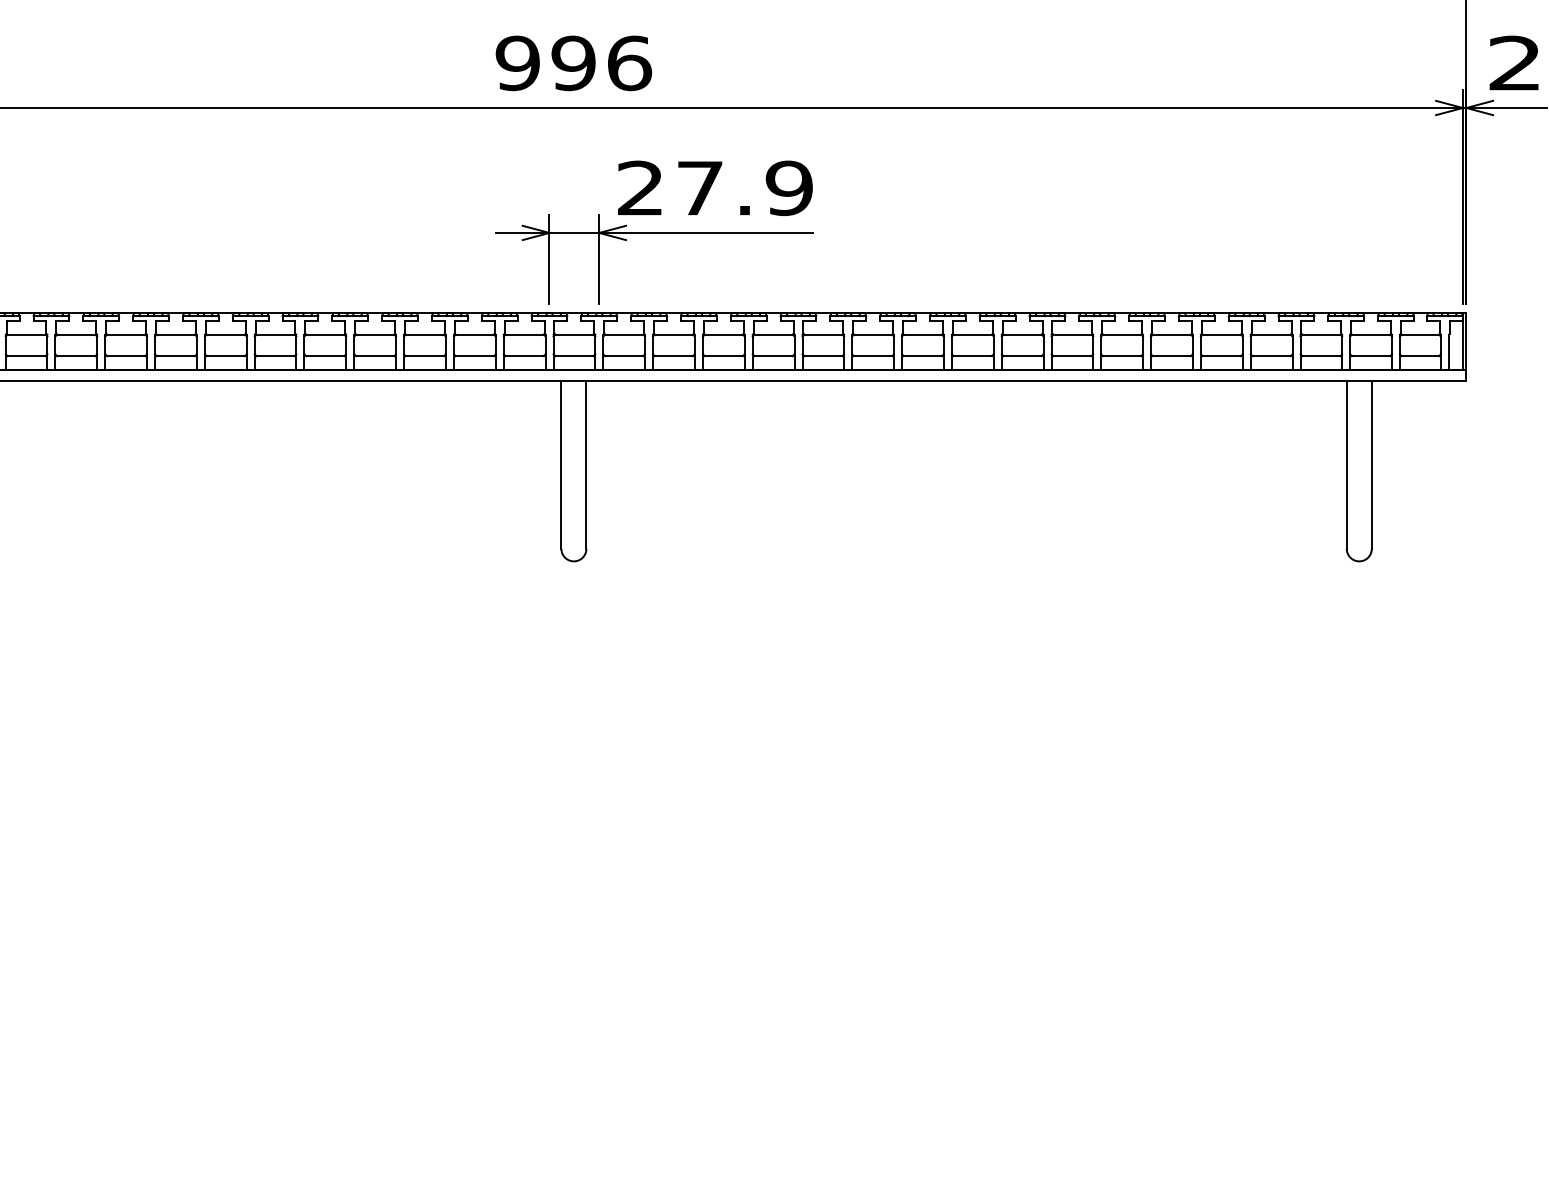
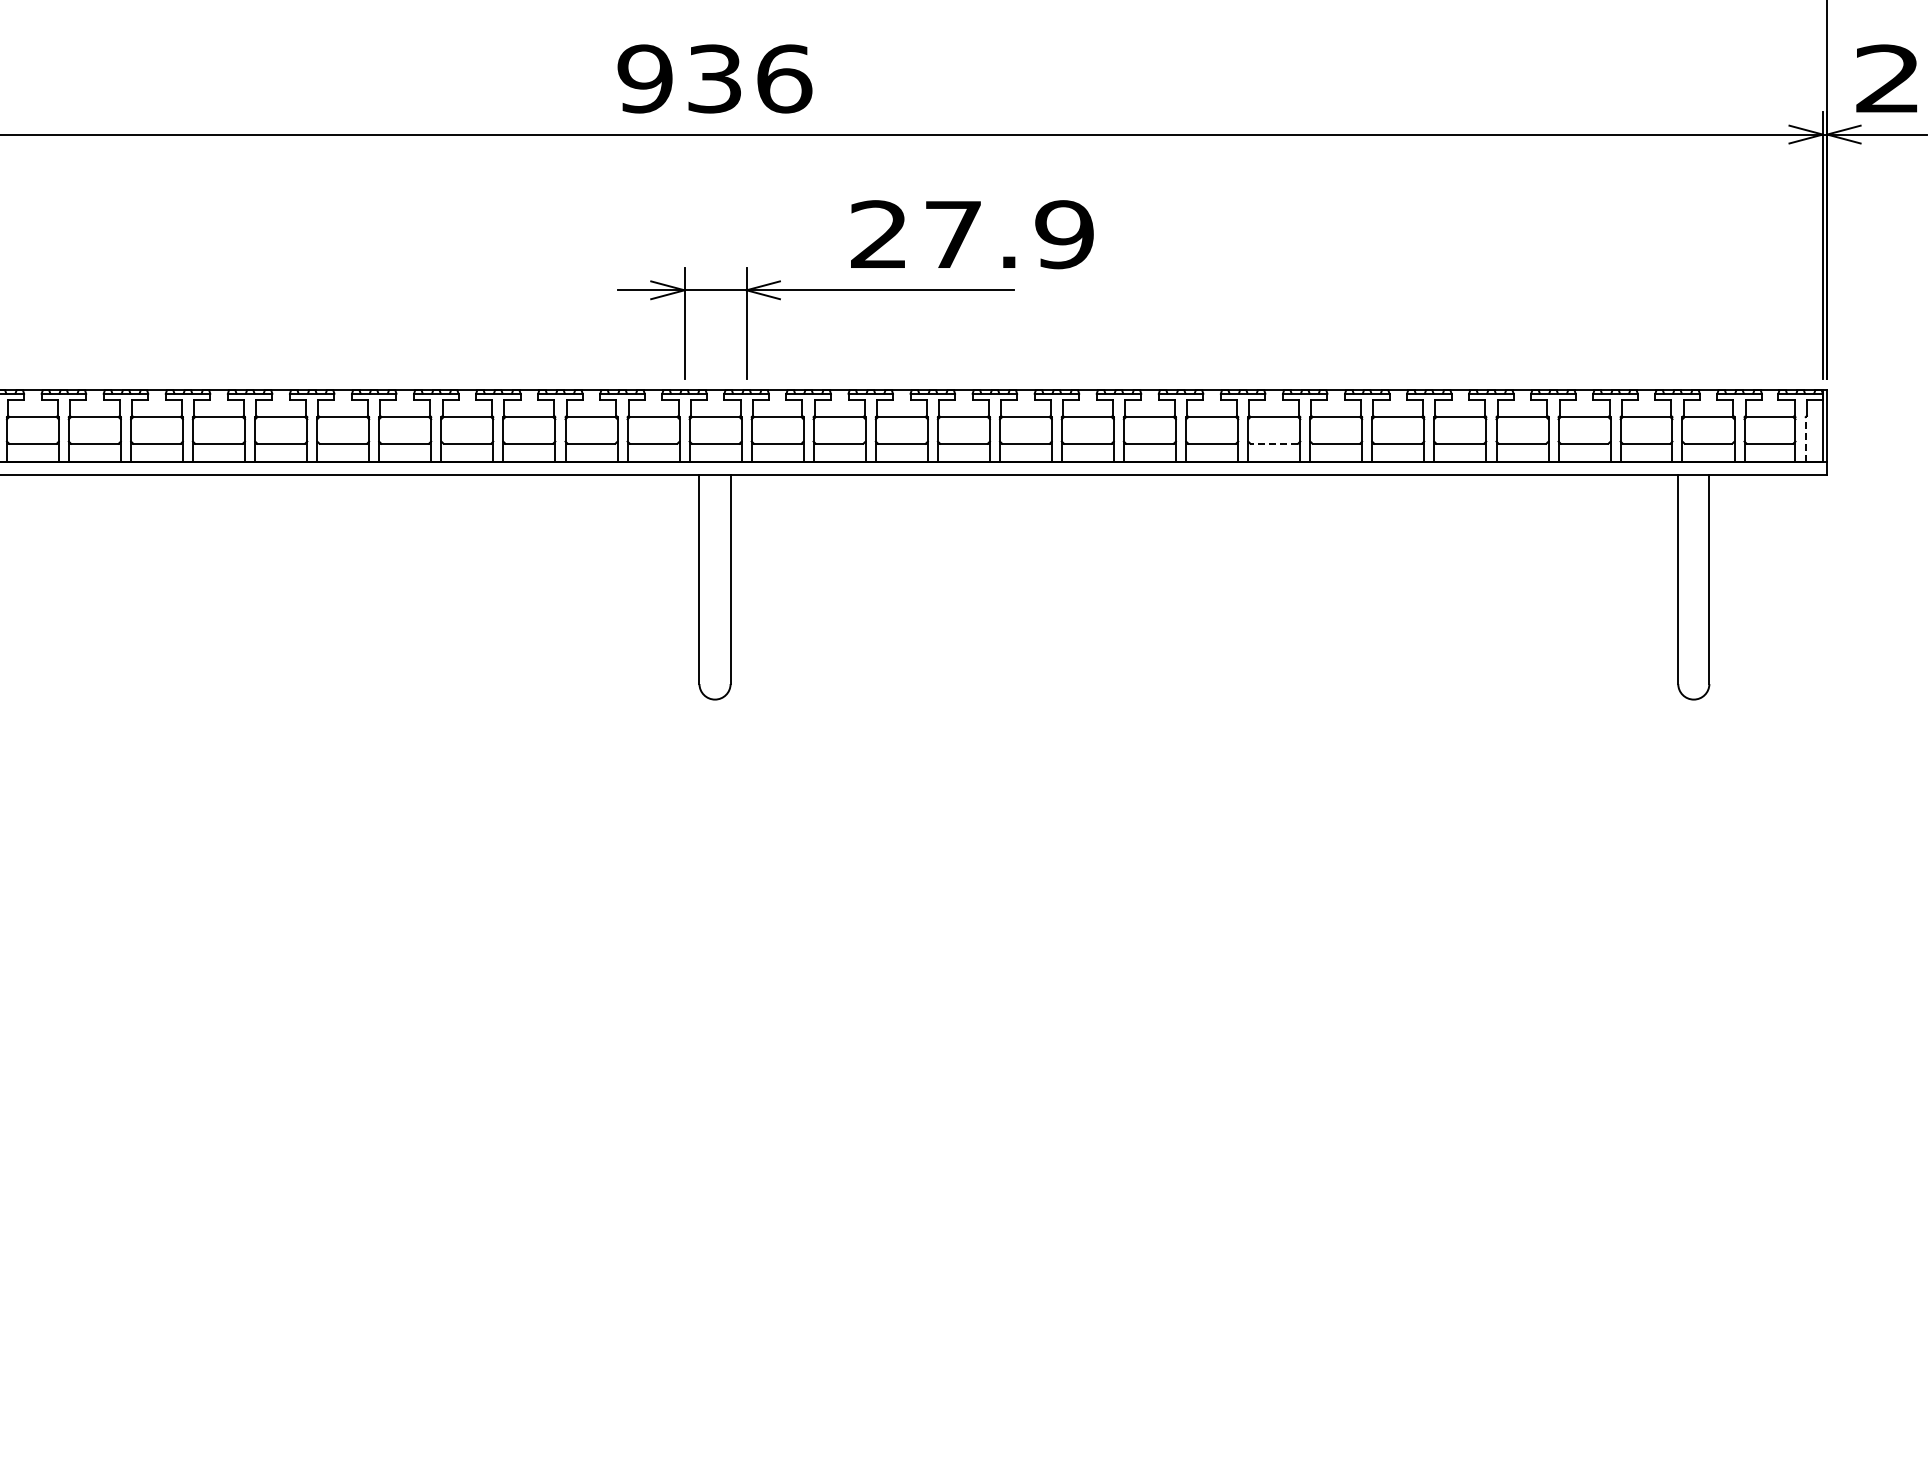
text: (573, 63) -> (714, 78), 996 -> 936
text: (715, 188) -> (972, 234), moved
line: (1448, 351) -> (1805, 438), solid -> dashed
line: (1022, 355) -> (1274, 443), solid -> dashed

